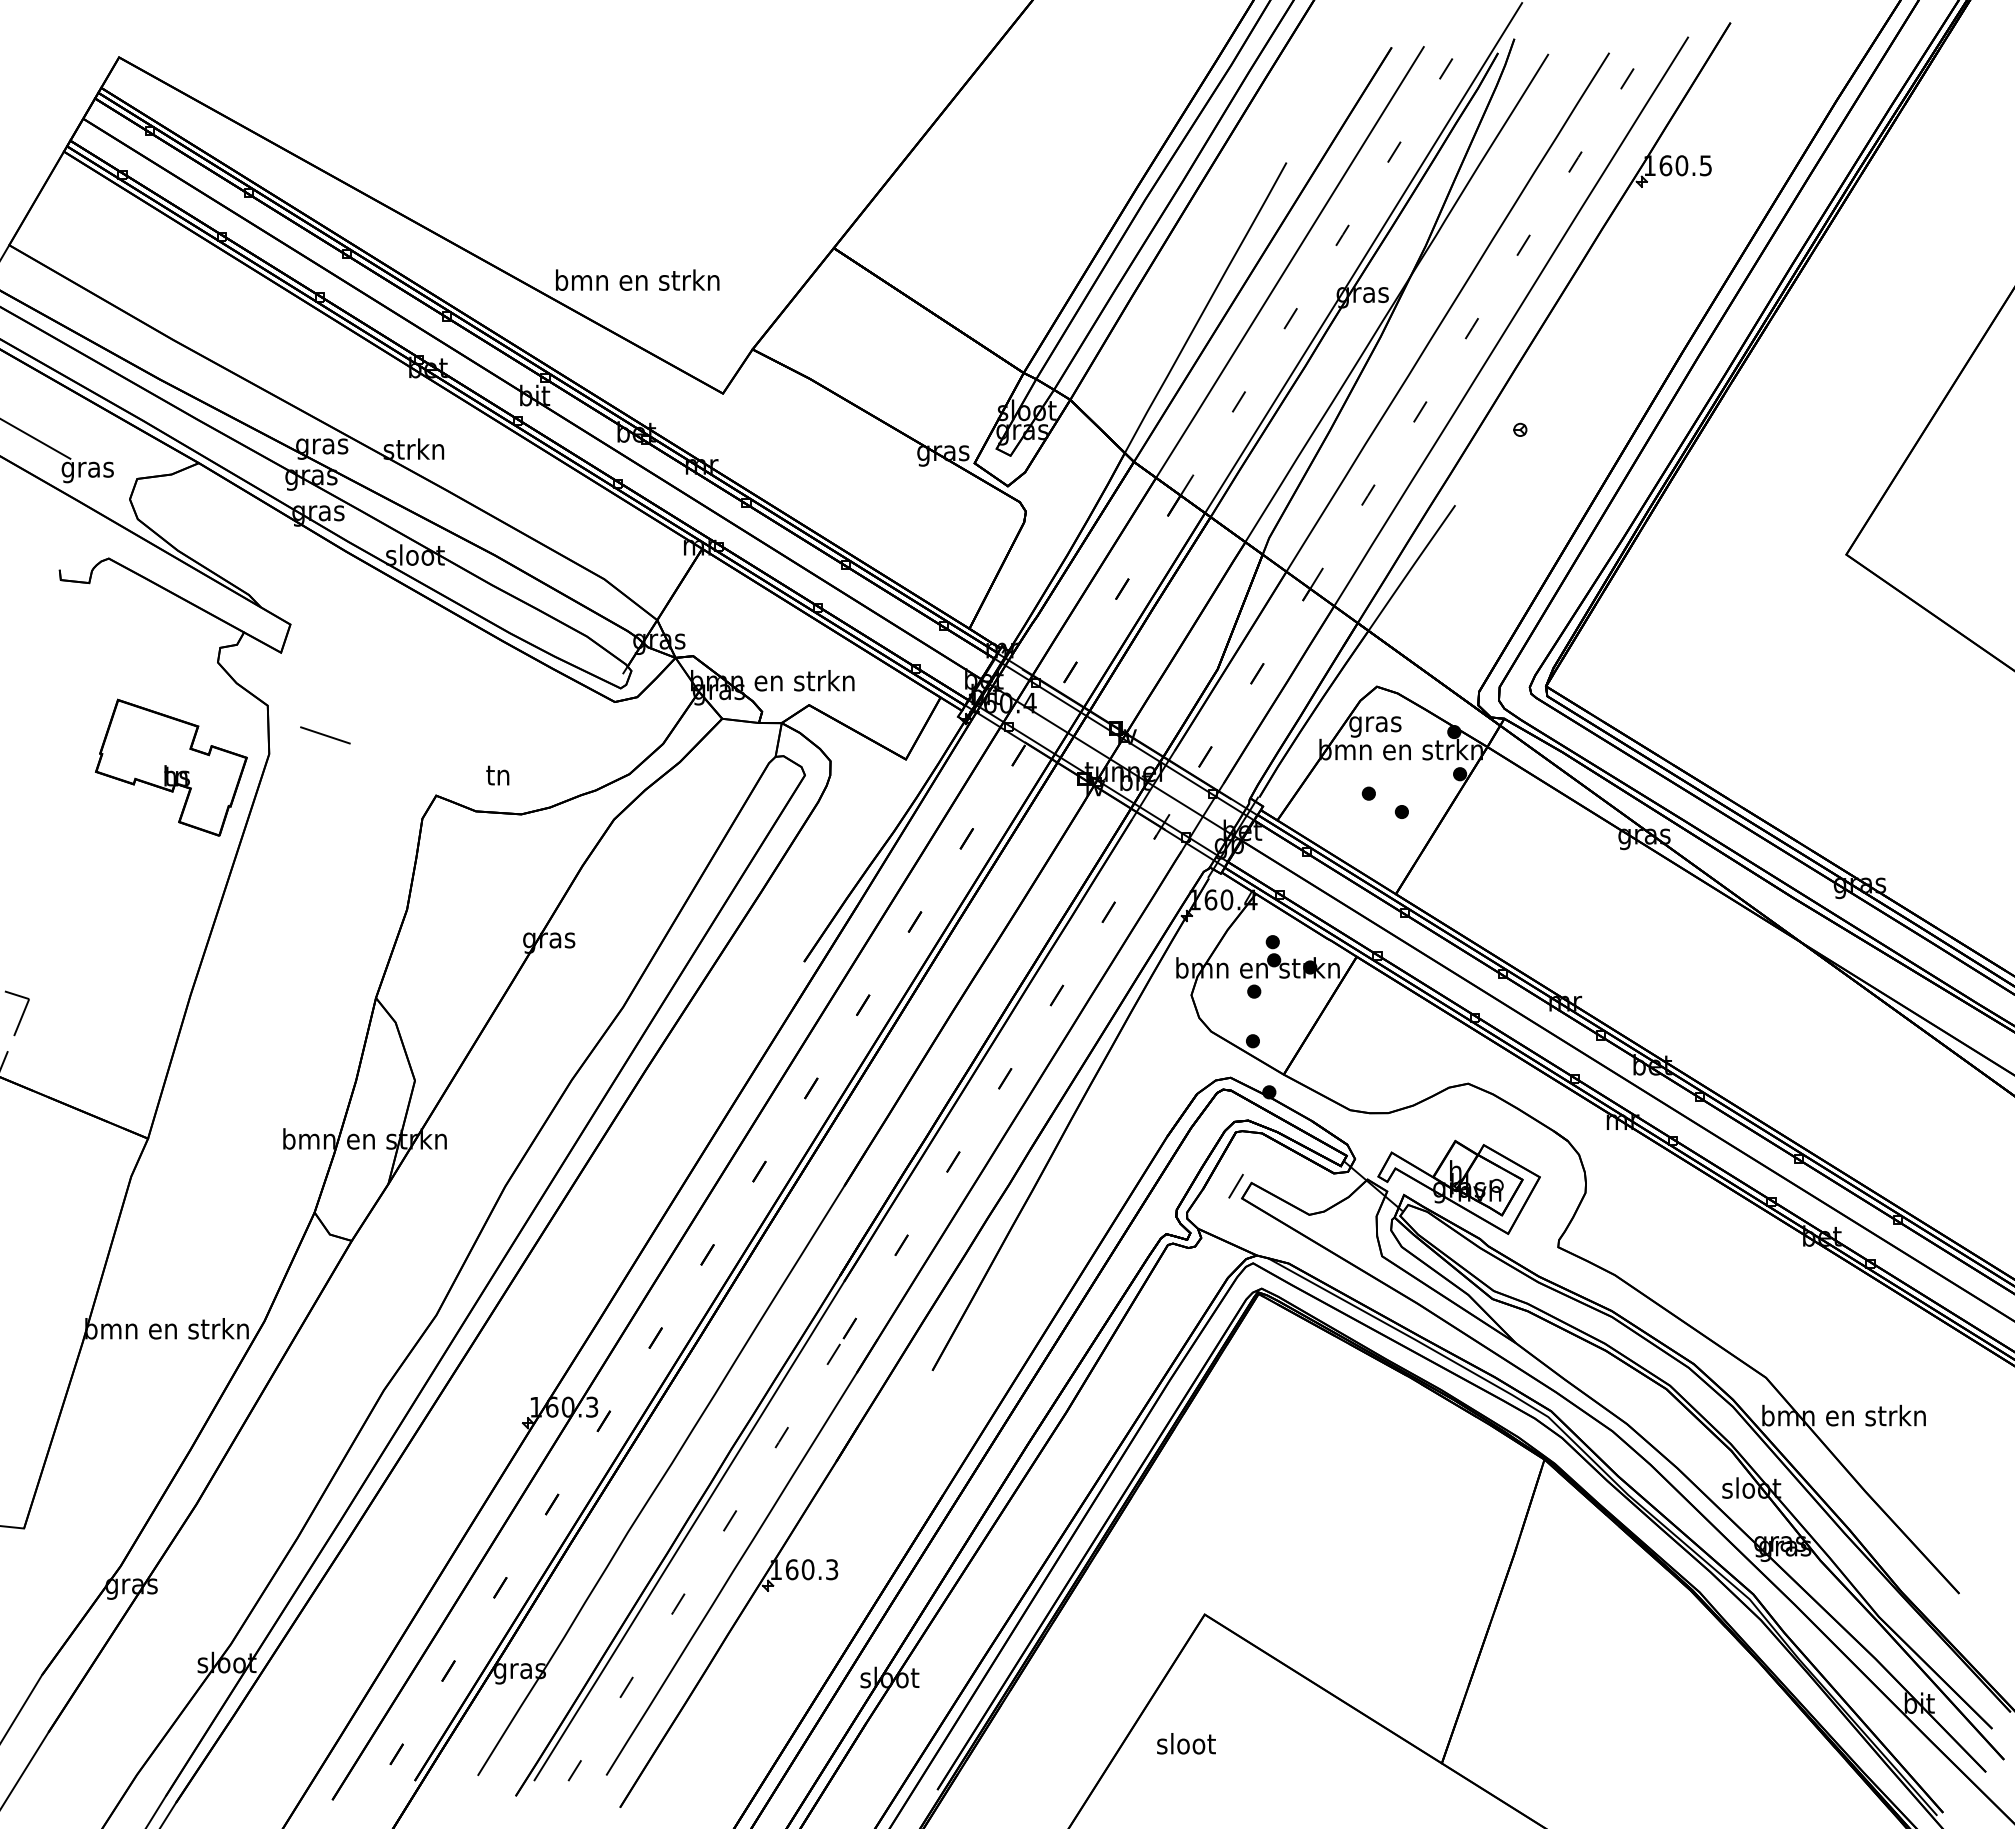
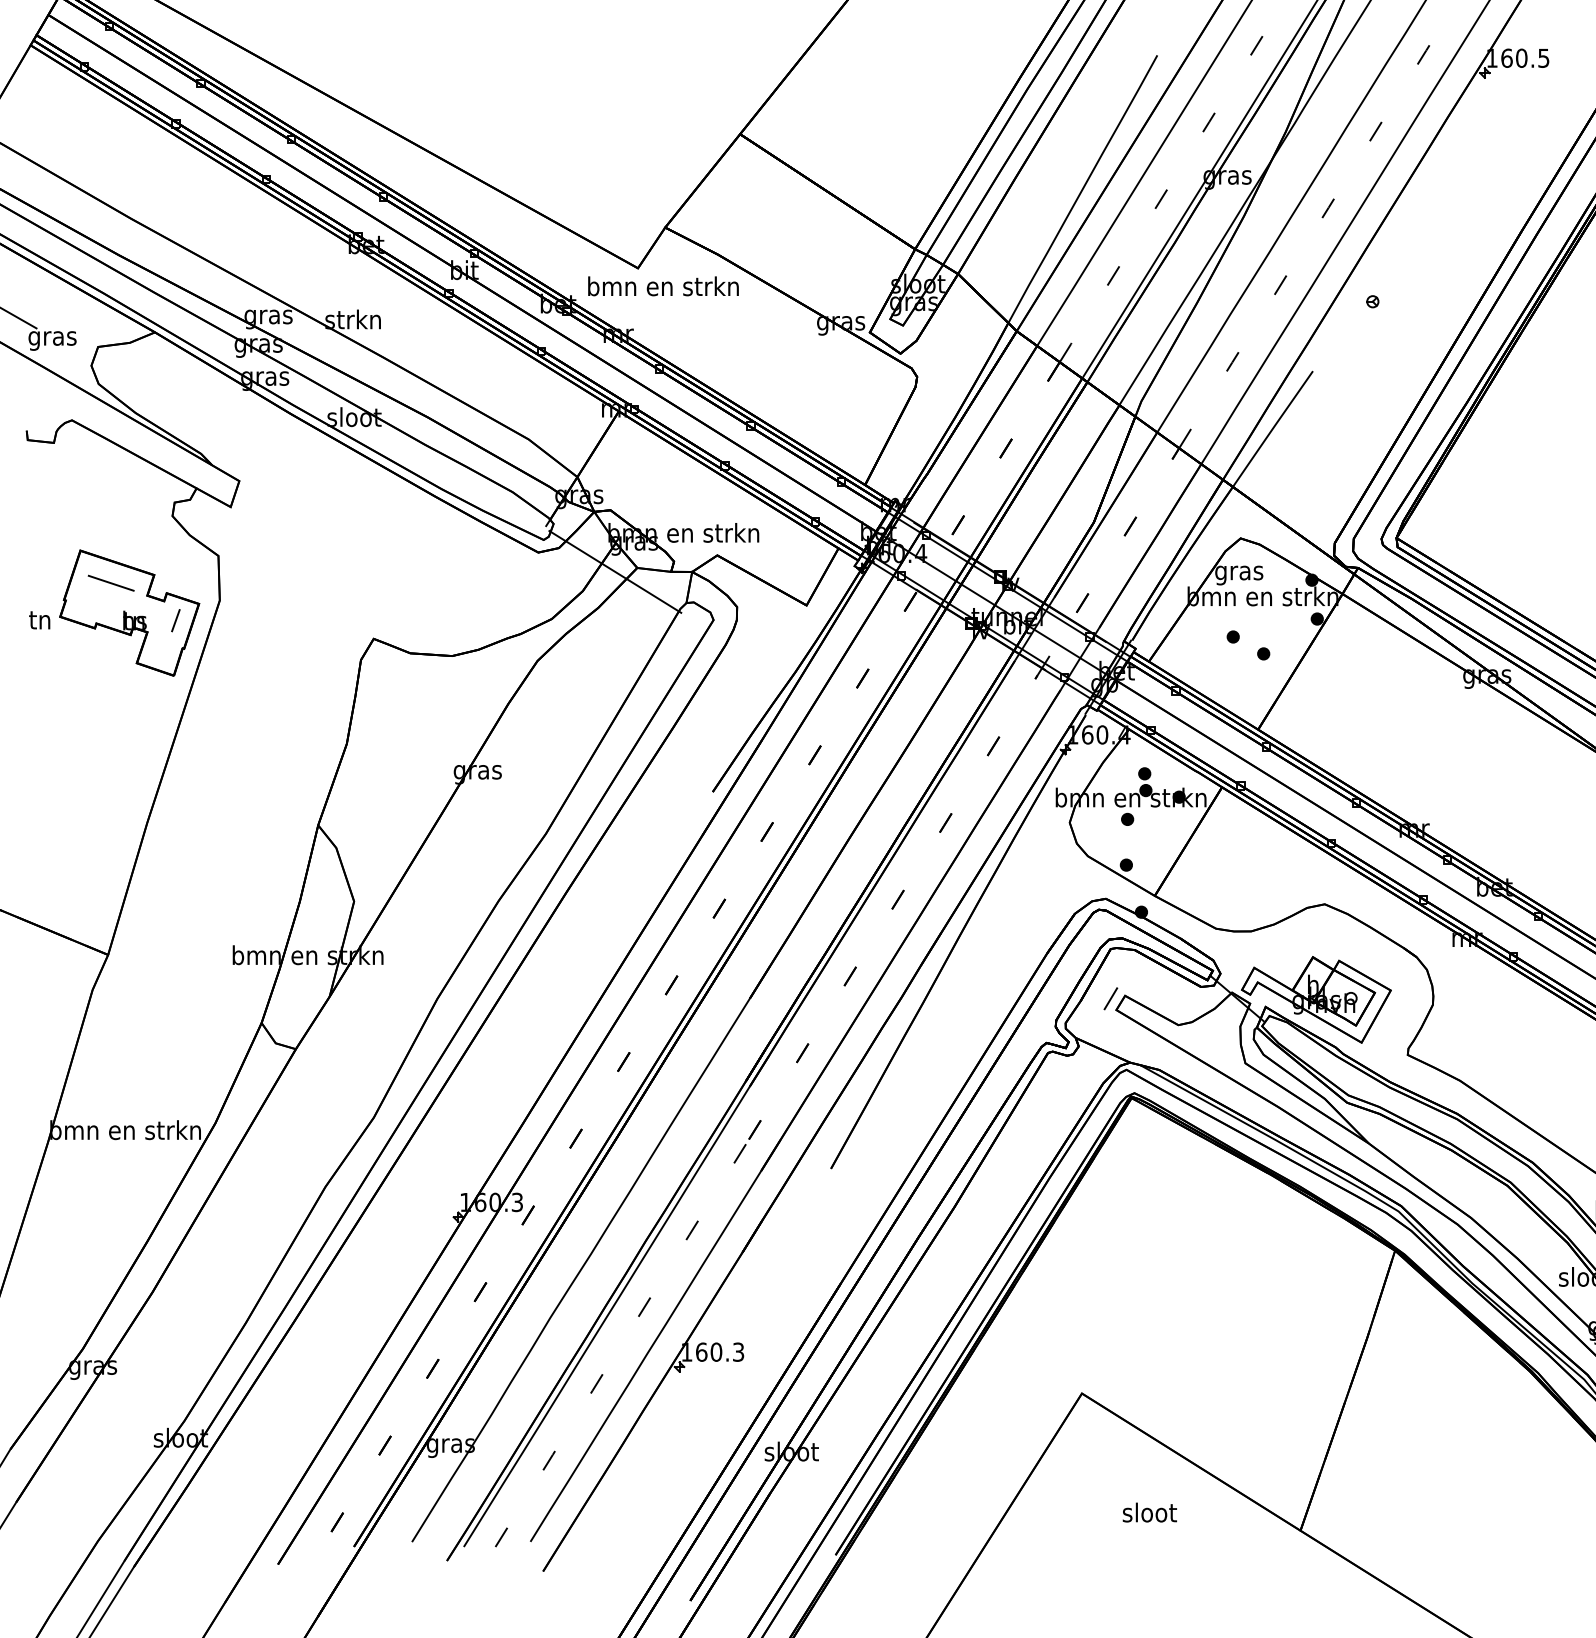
text: (637, 279) -> (663, 285), moved
line: (697, 722) -> (614, 571), added
line: (325, 735) -> (111, 583), moved
line: (221, 775) -> (175, 620), added
text: (497, 775) -> (39, 620), moved
text: (1186, 1743) -> (1149, 1512), moved

